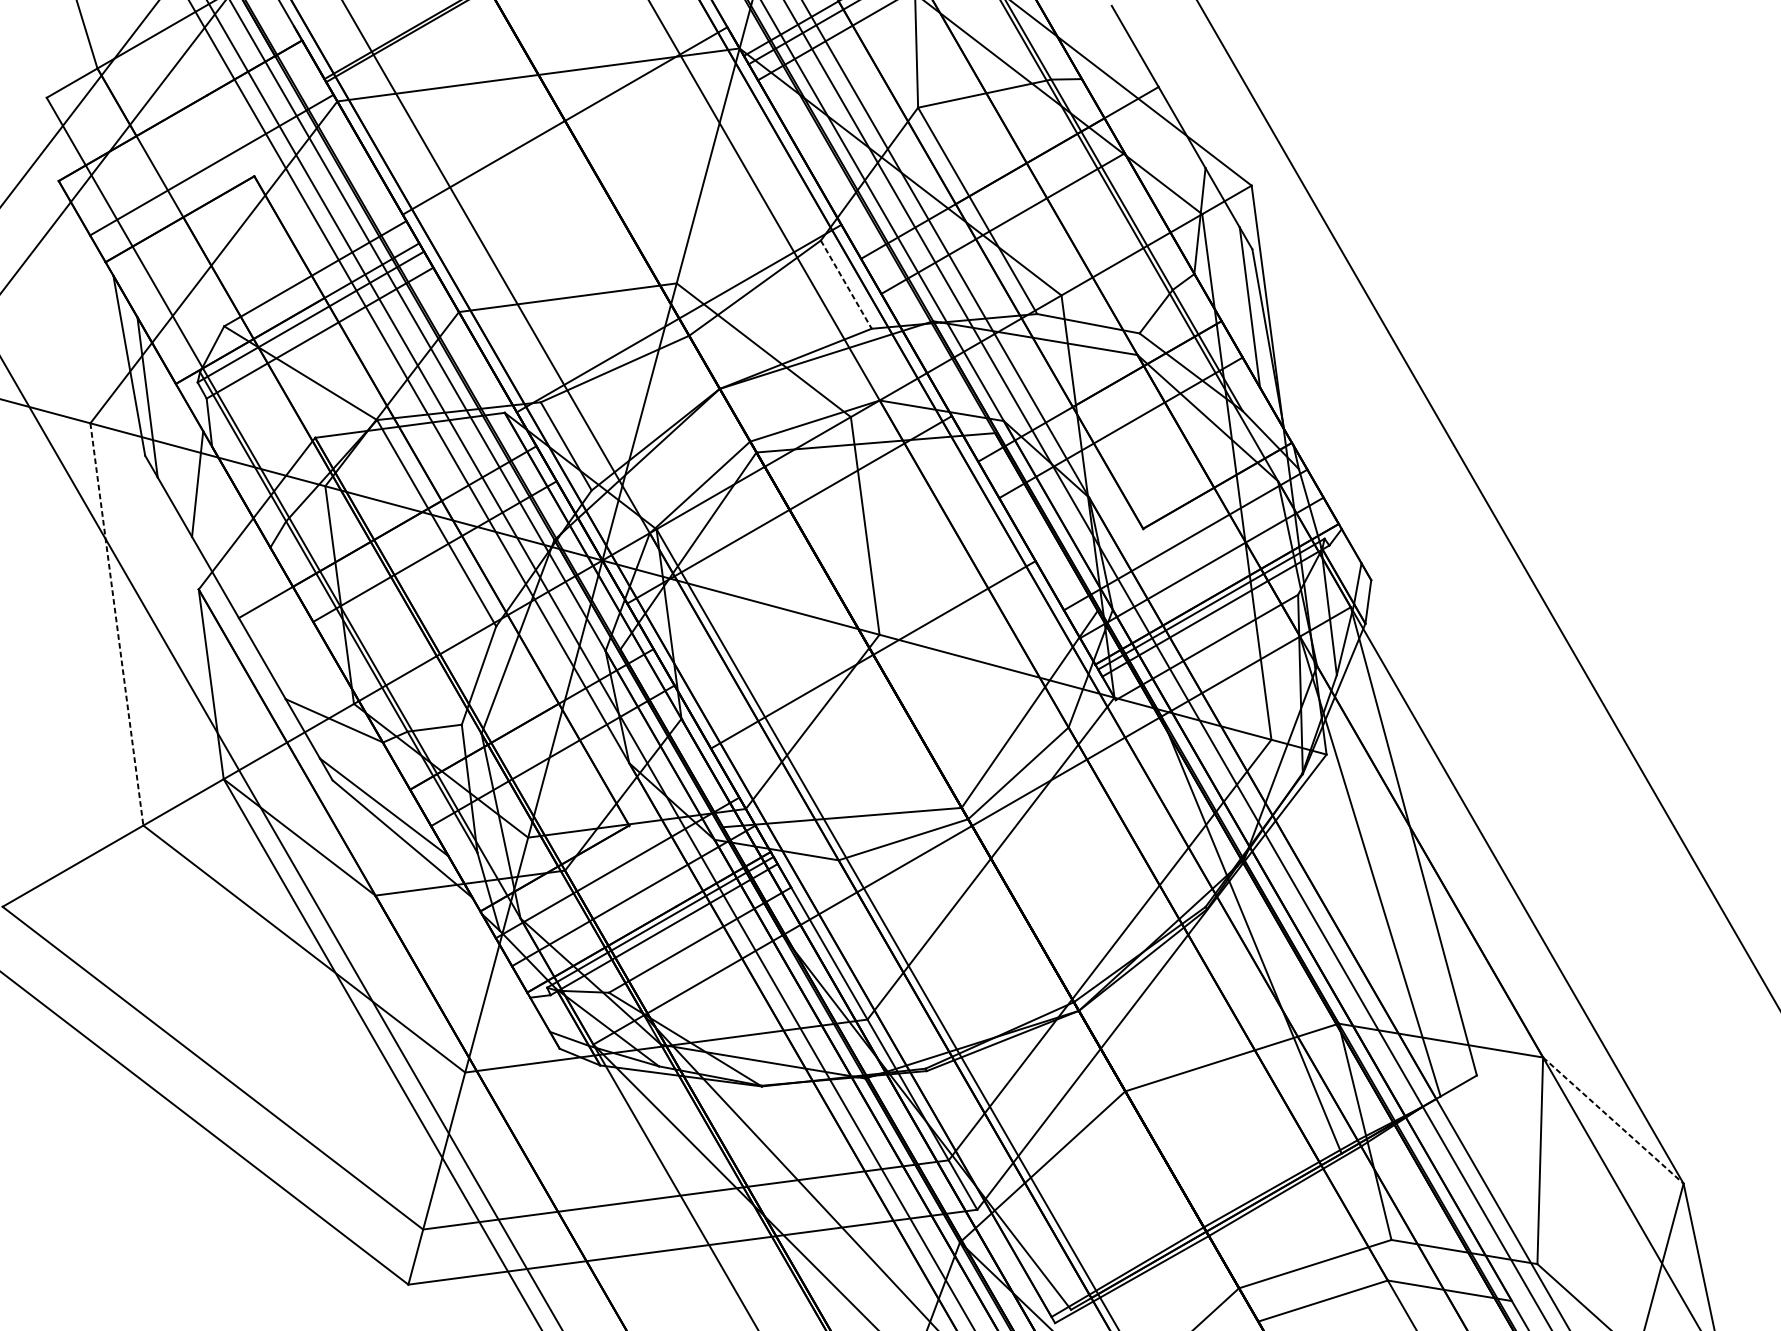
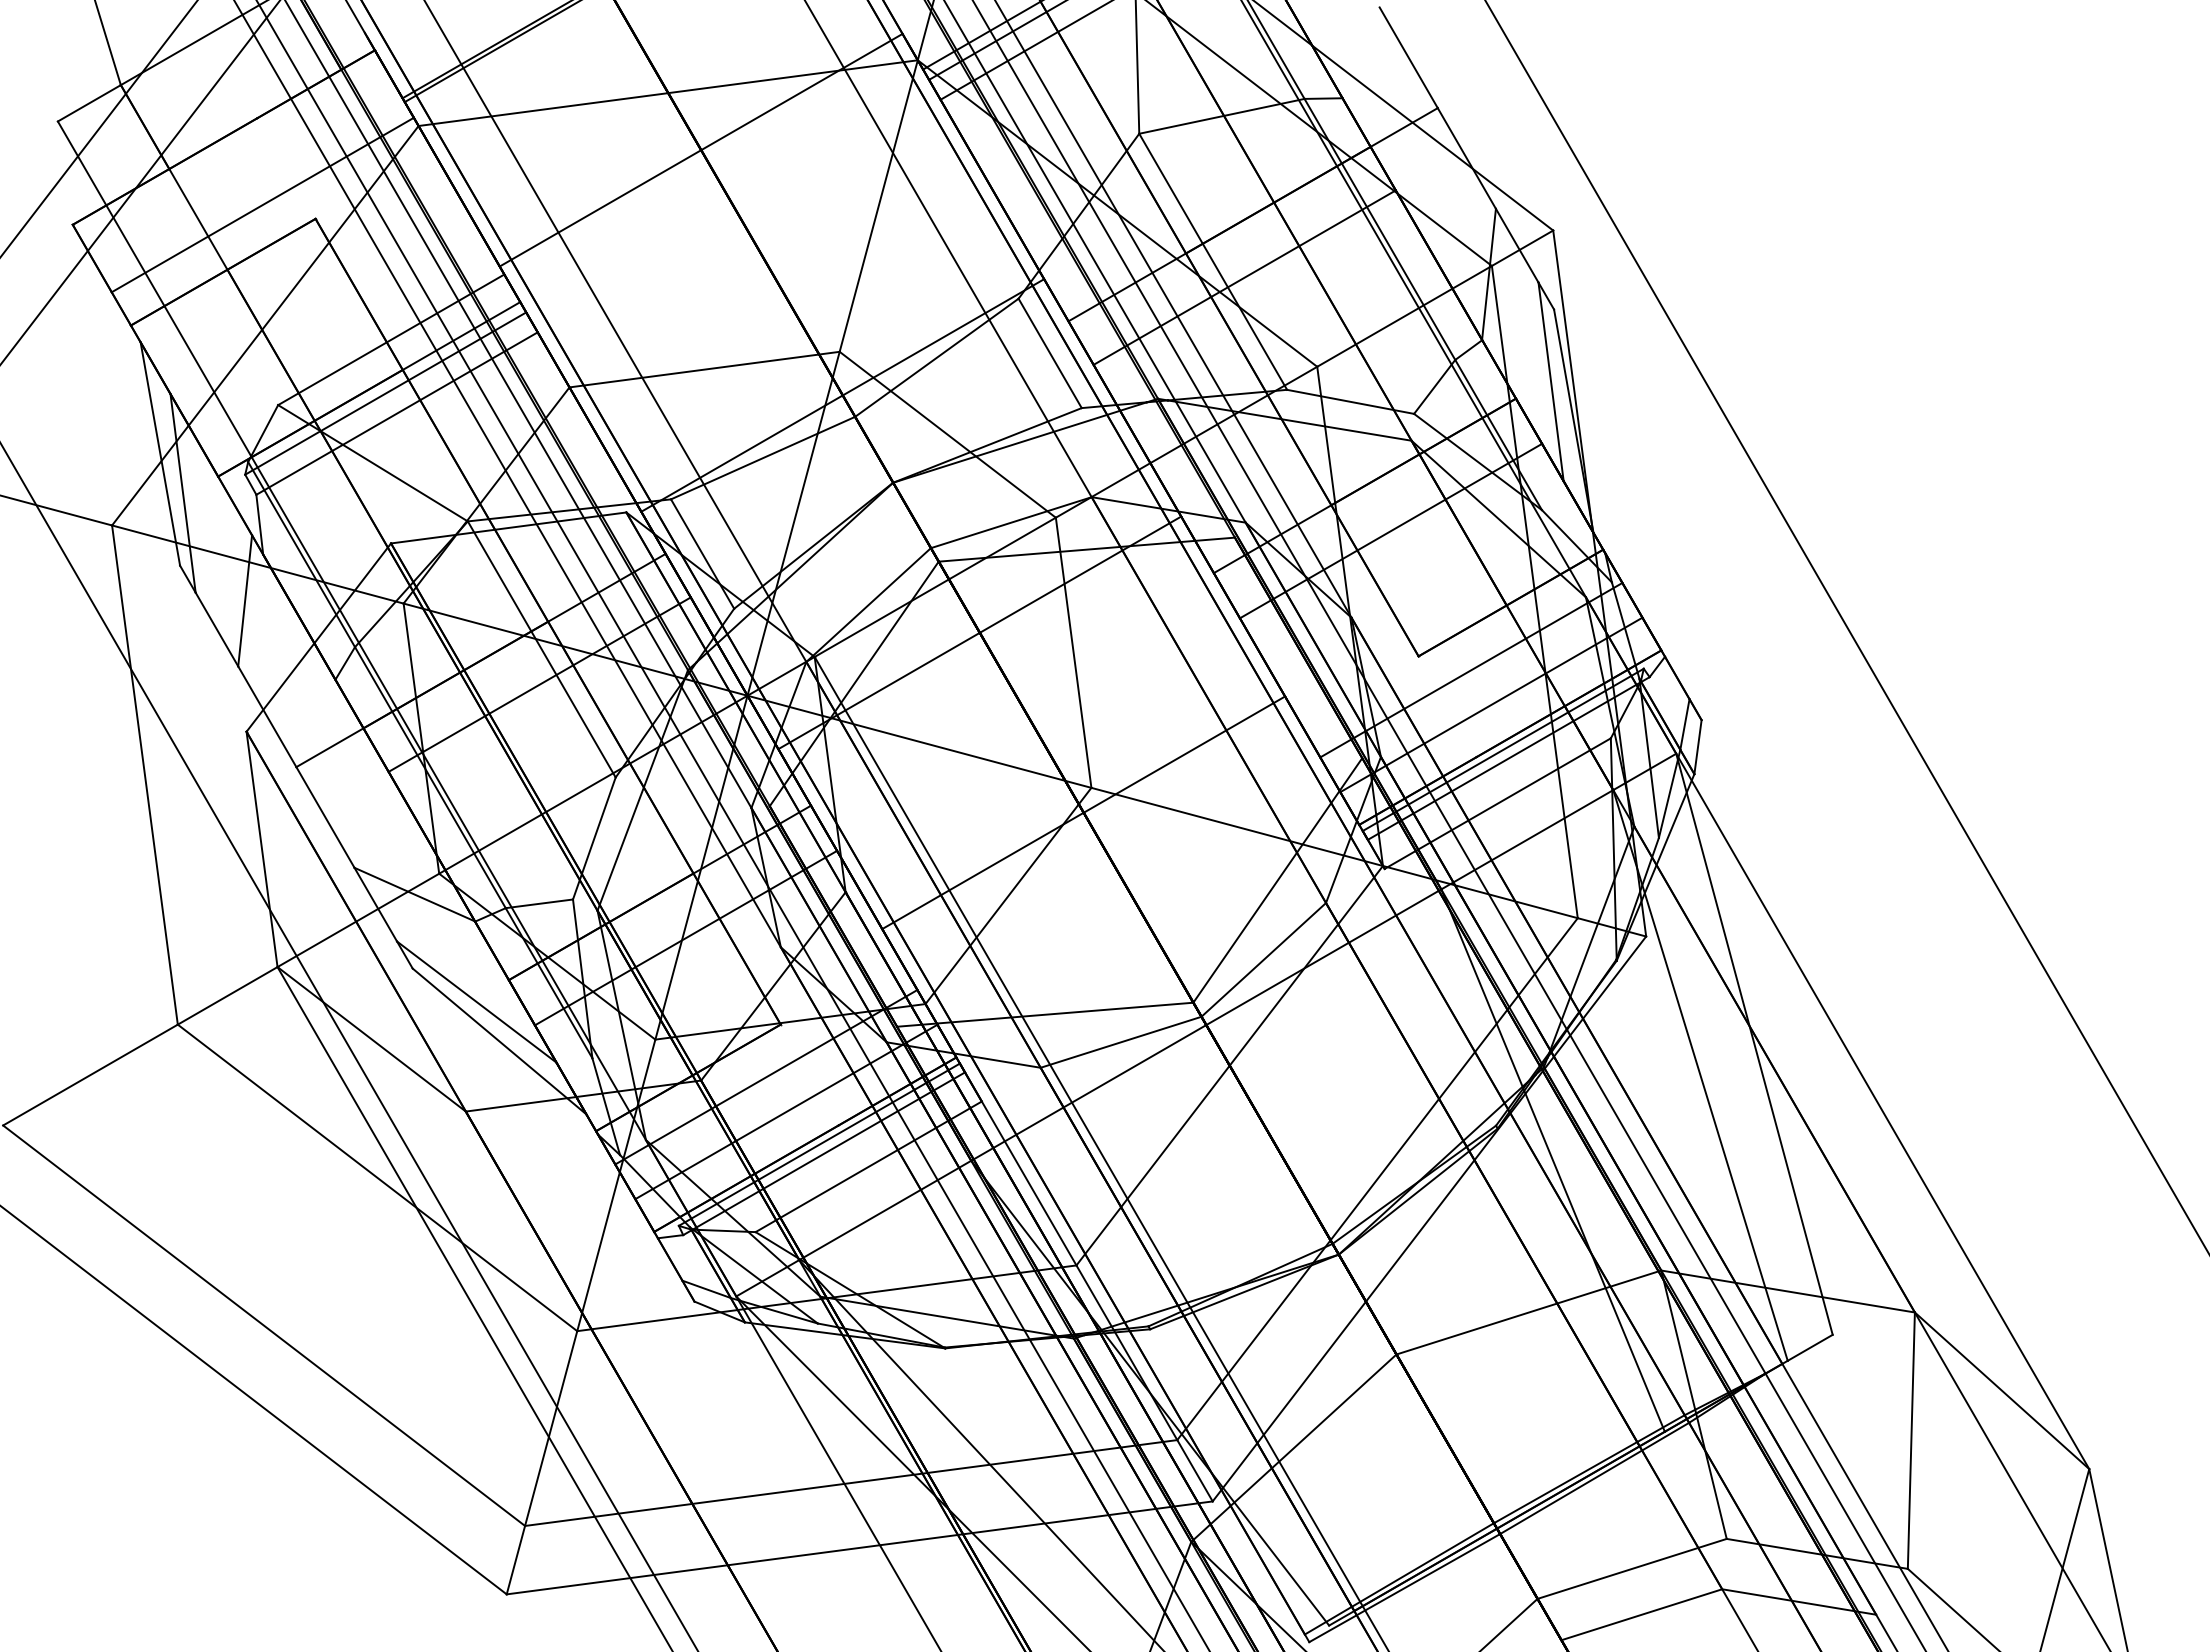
line: (846, 284) -> (1050, 353), dashed -> solid
line: (116, 624) -> (144, 775), dashed -> solid
line: (1613, 1121) -> (2002, 1391), dashed -> solid

